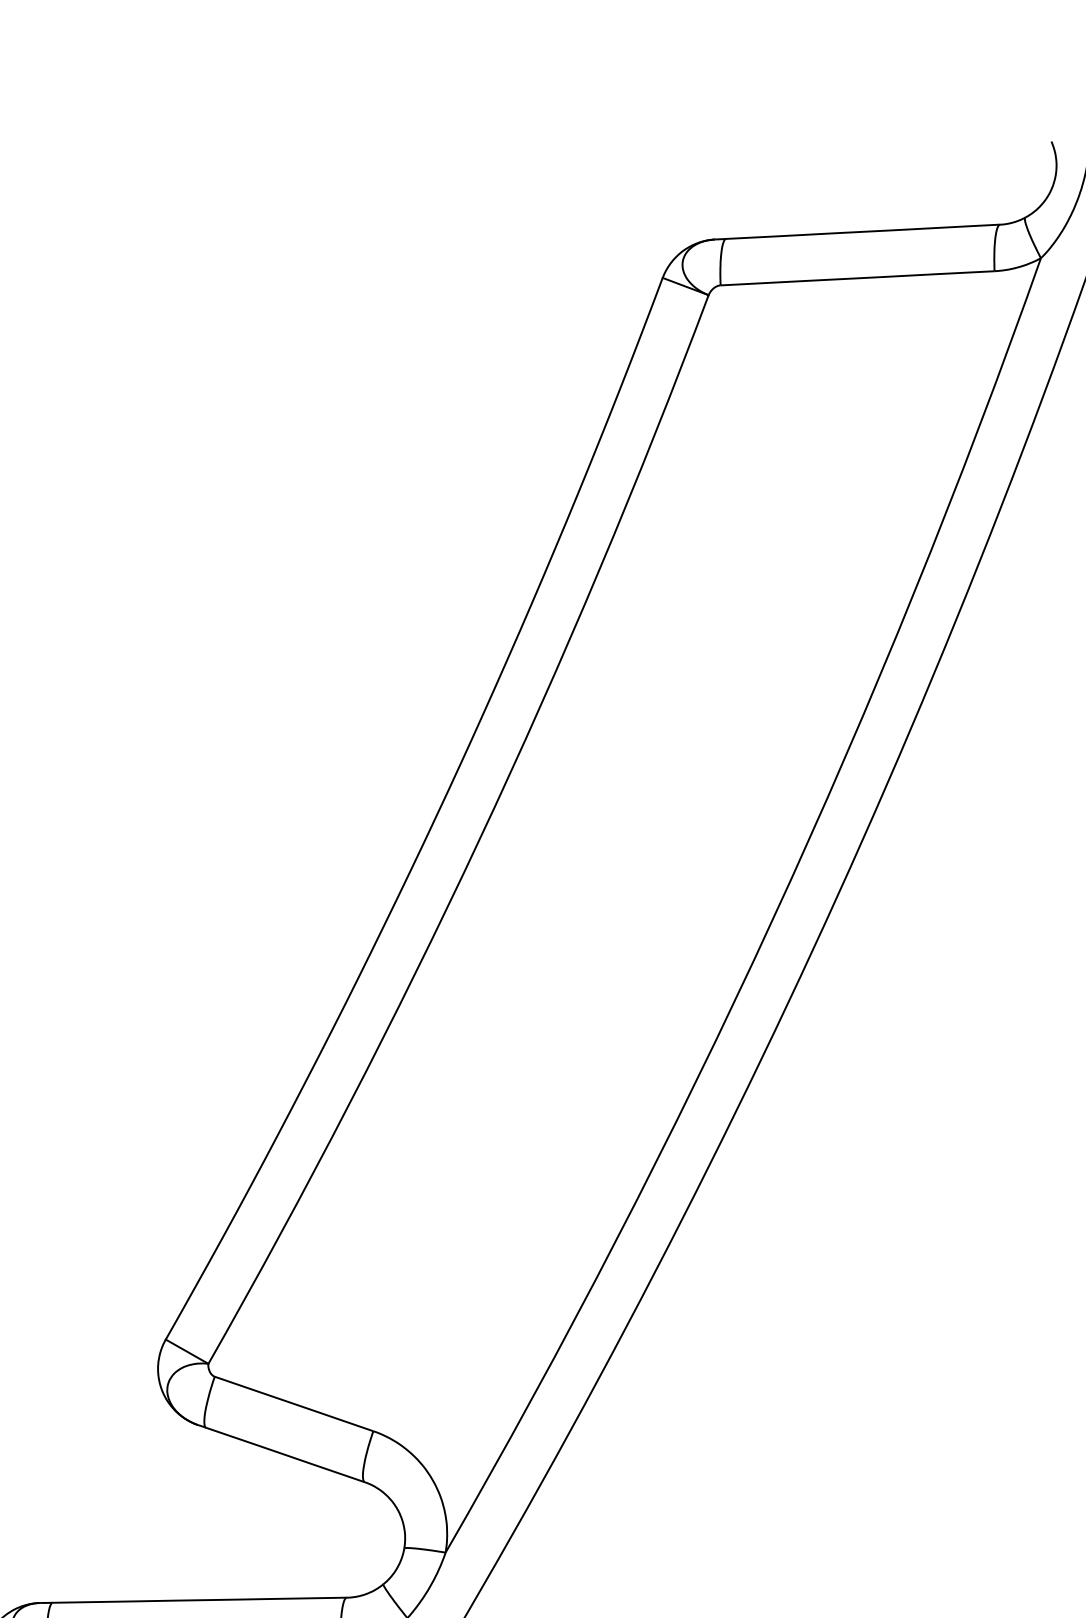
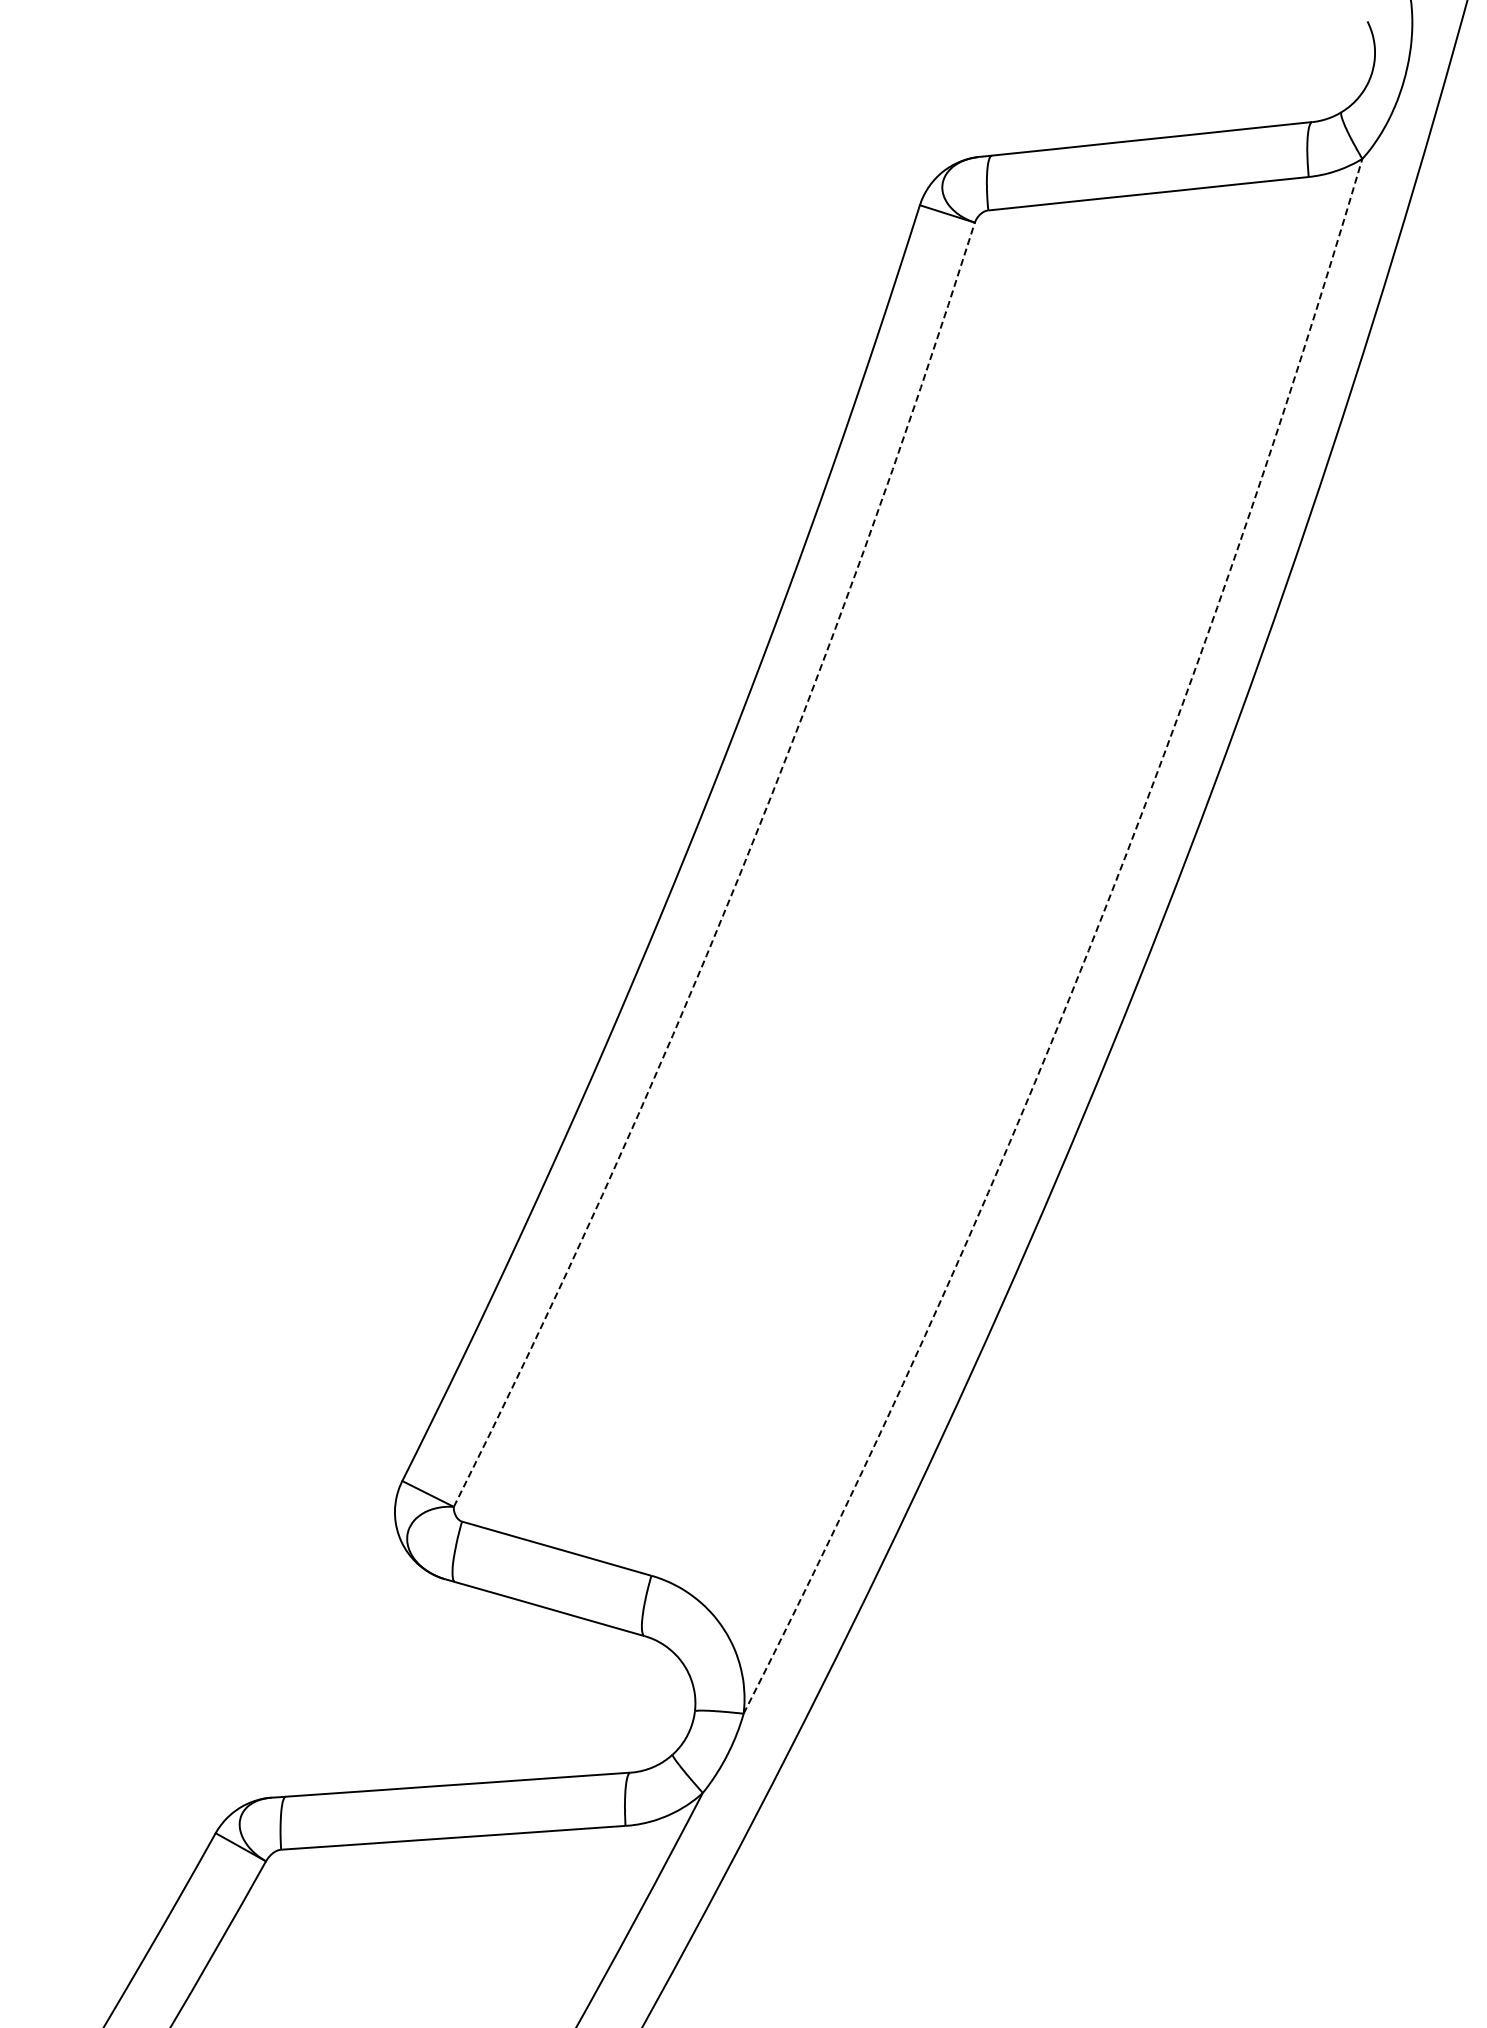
arc: (479, 839) -> (739, 875), solid -> dashed
arc: (772, 919) -> (1088, 950), solid -> dashed

